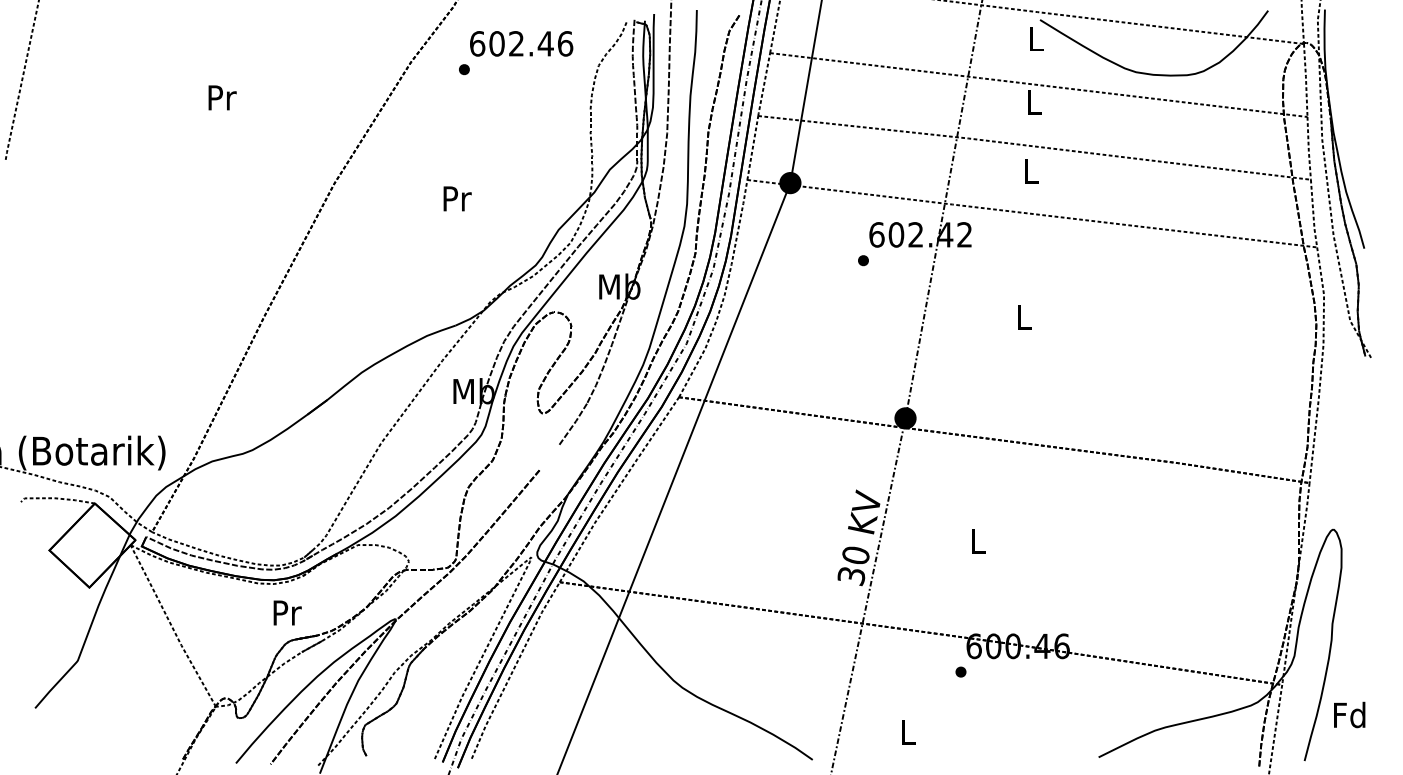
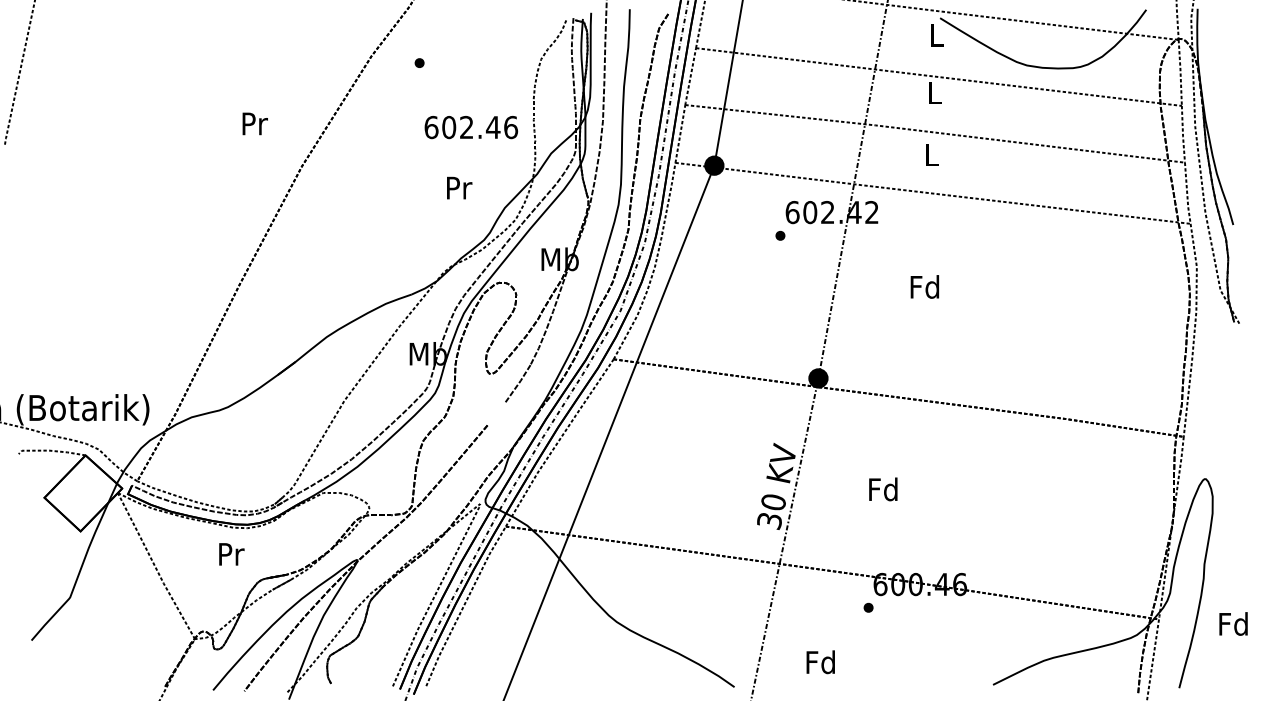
text: (521, 43) -> (471, 127), moved
text: (222, 97) -> (255, 123), moved
text: (457, 198) -> (459, 187), moved
text: (1022, 317) -> (924, 287), L -> Fd
text: (976, 541) -> (882, 489), L -> Fd
text: (287, 612) -> (231, 553), moved
text: (1349, 714) -> (1233, 623), moved
text: (907, 732) -> (820, 662), L -> Fd

